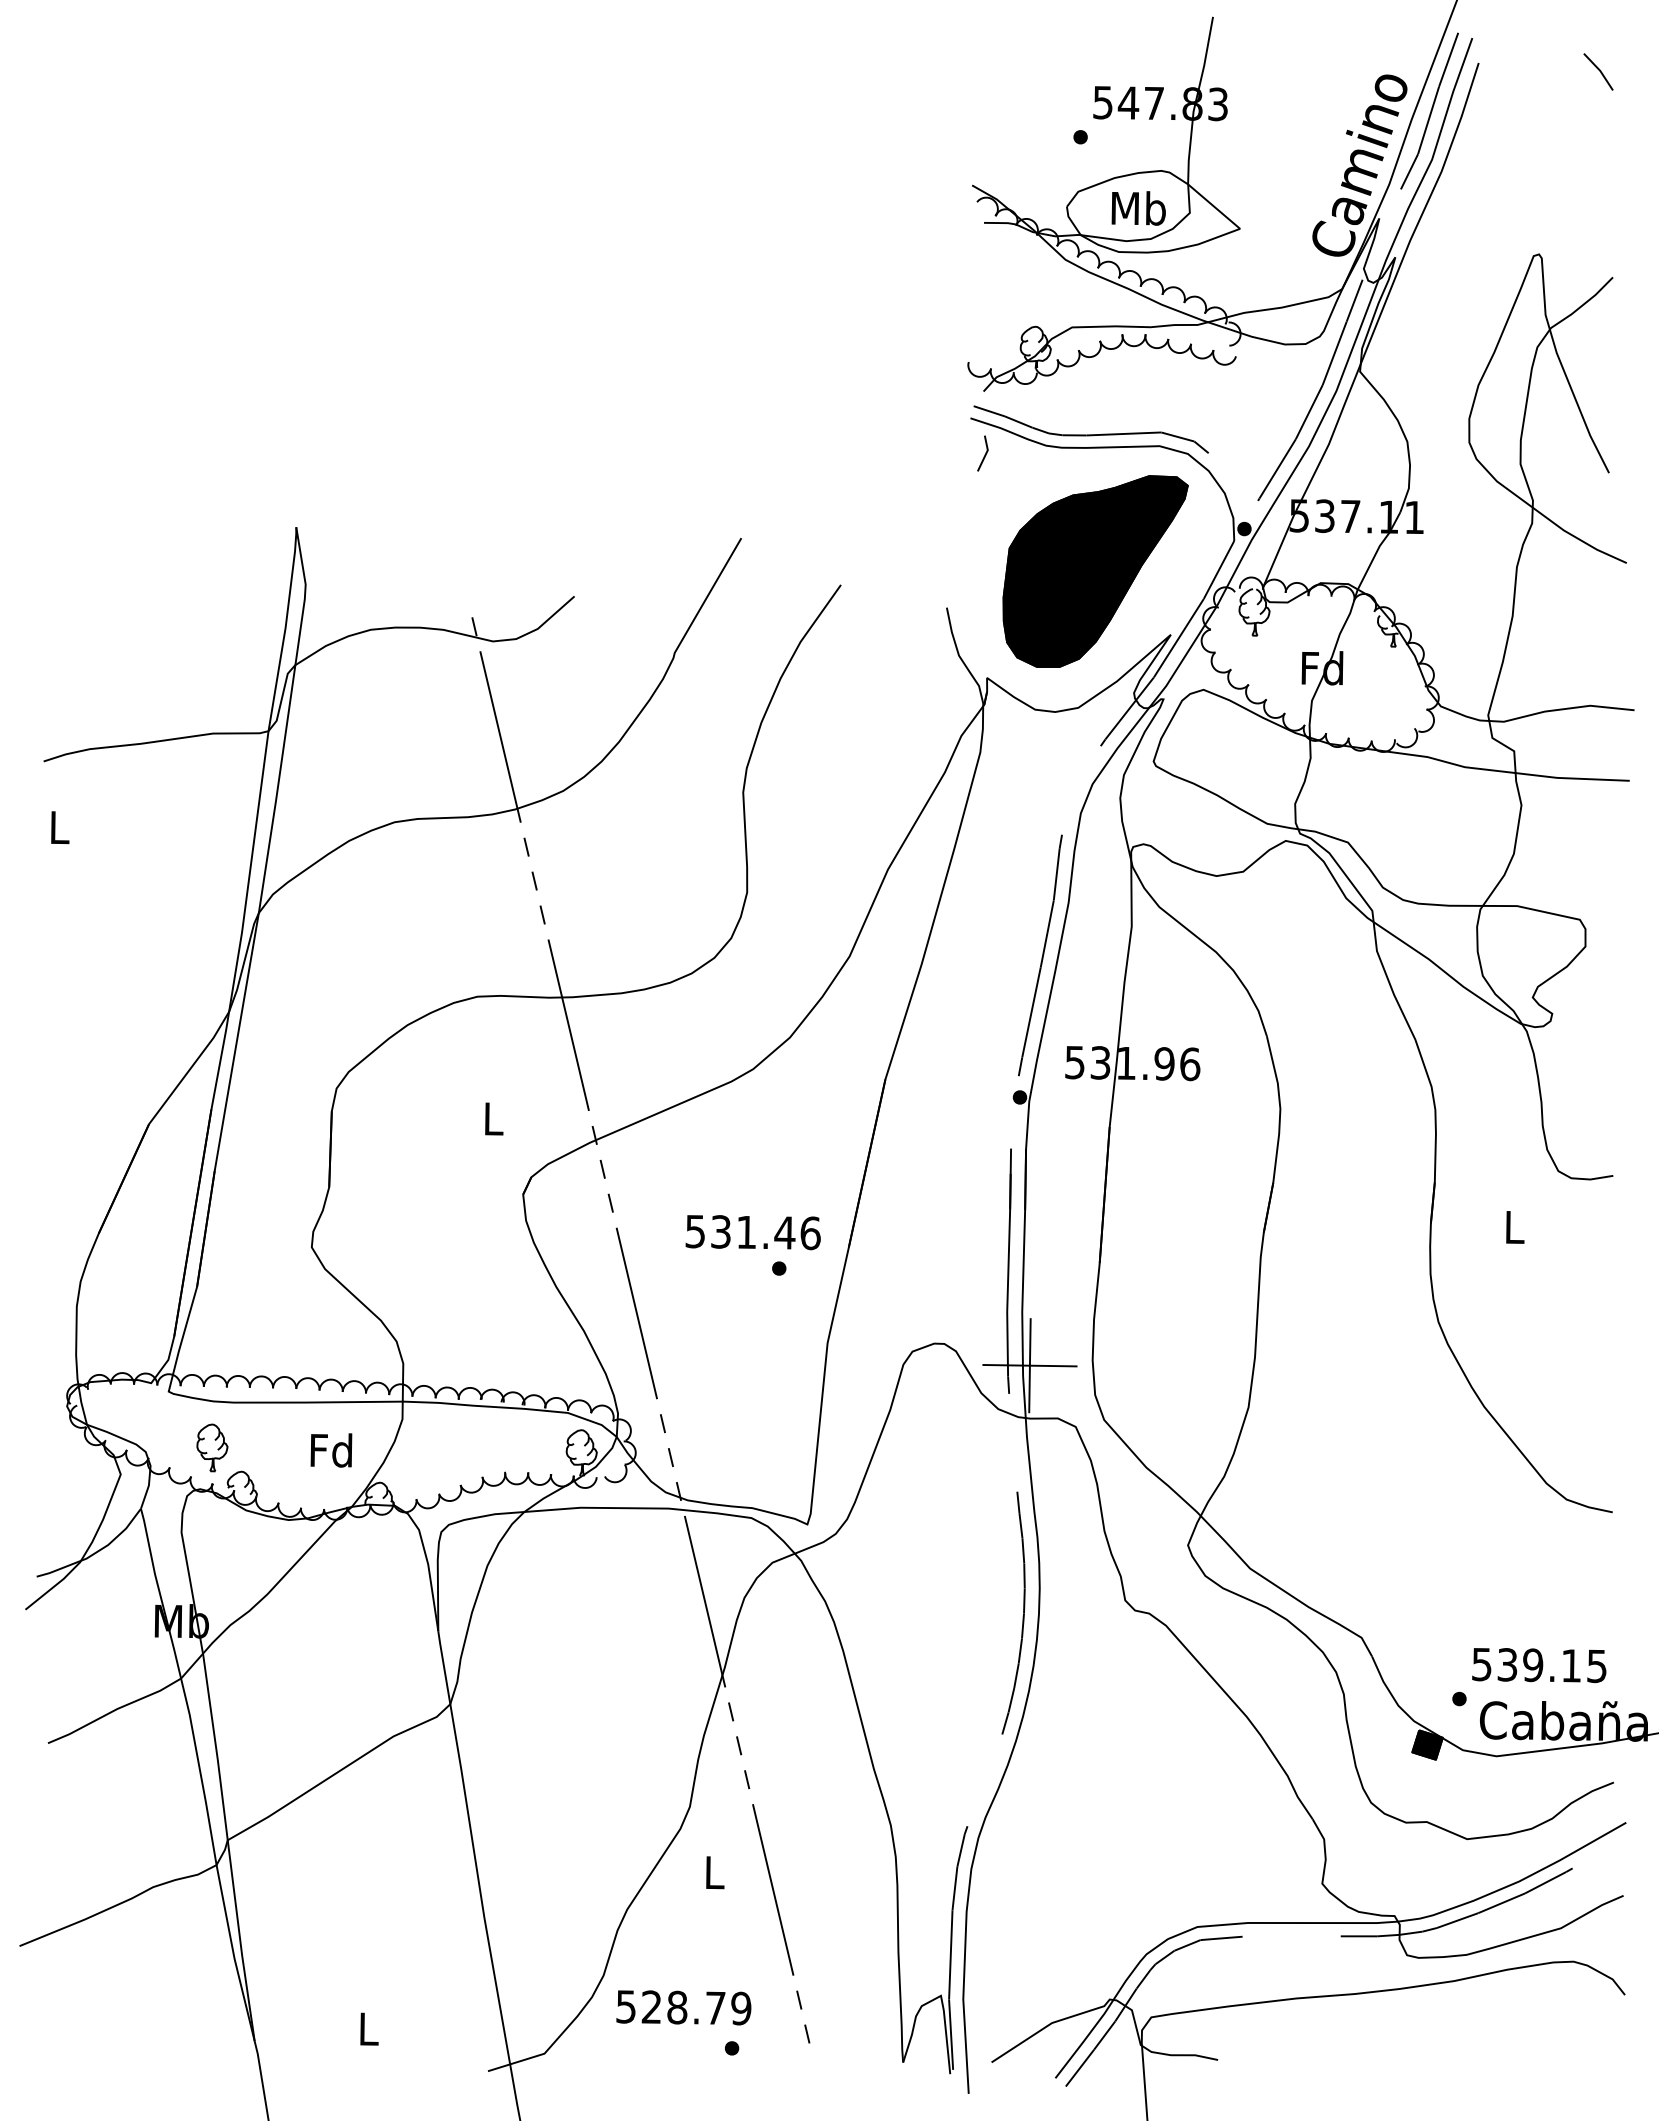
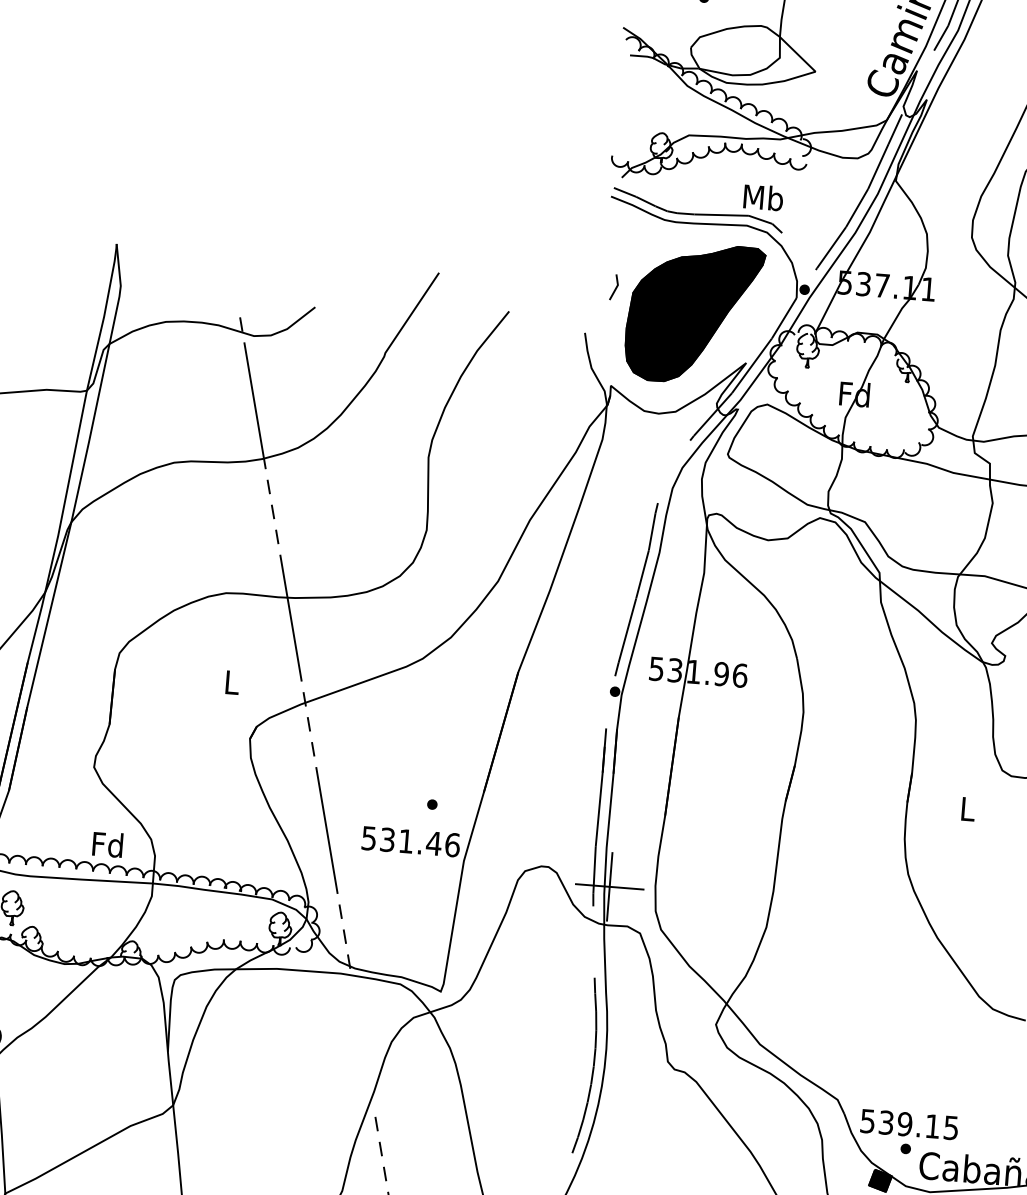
text: (1138, 208) -> (763, 197), moved
line: (984, 454) -> (615, 288), moved
text: (752, 1232) -> (410, 841), moved
text: (331, 1450) -> (107, 844), moved
line: (705, 1601) -> (363, 1042), removed
text: (1539, 1665) -> (909, 1124), moved

